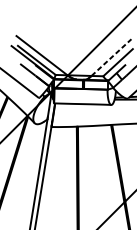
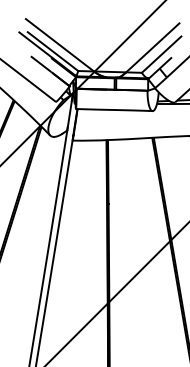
line: (111, 57) -> (153, 47), dashed -> solid

